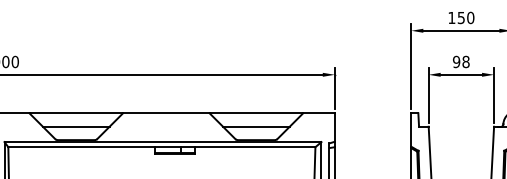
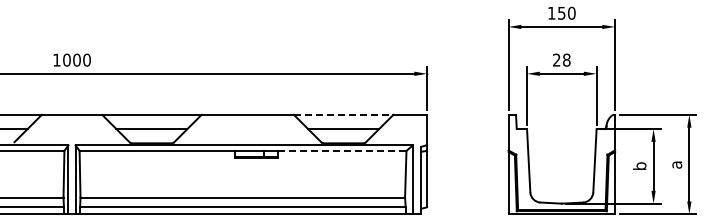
text: (456, 61) -> (556, 59), 98 -> 28
line: (256, 113) -> (343, 114), solid -> dashed
line: (255, 146) -> (342, 150), solid -> dashed

